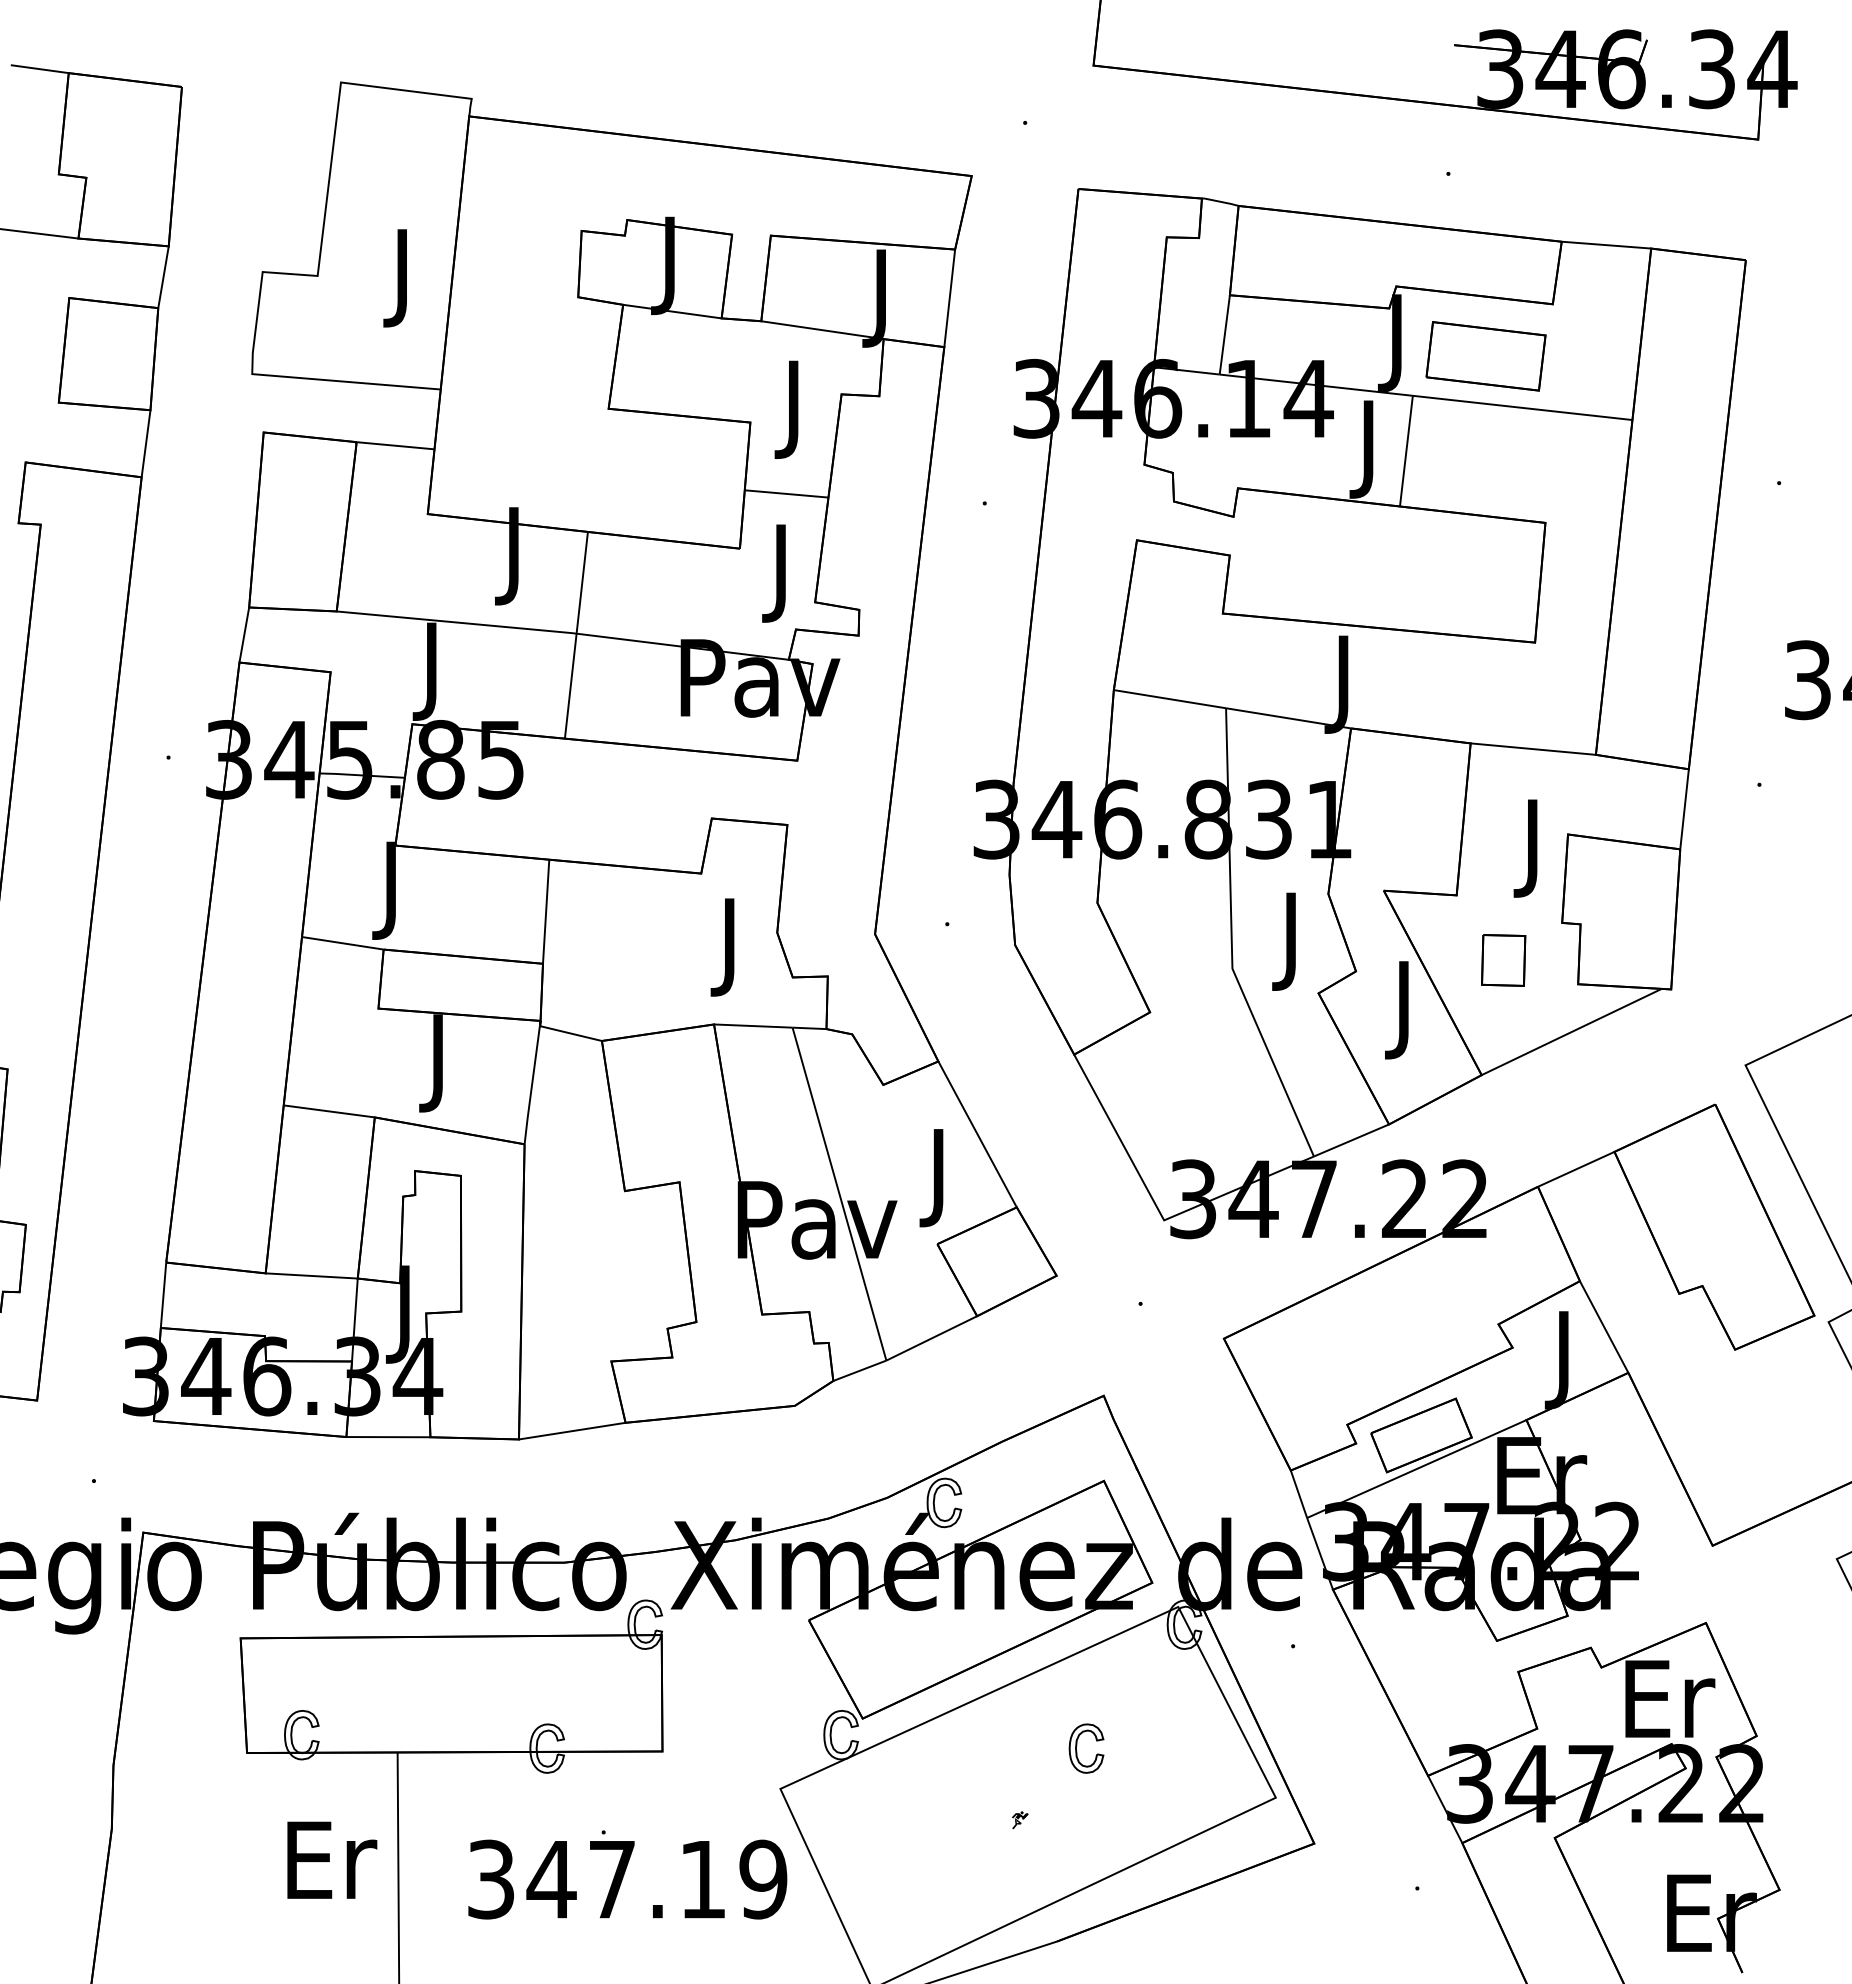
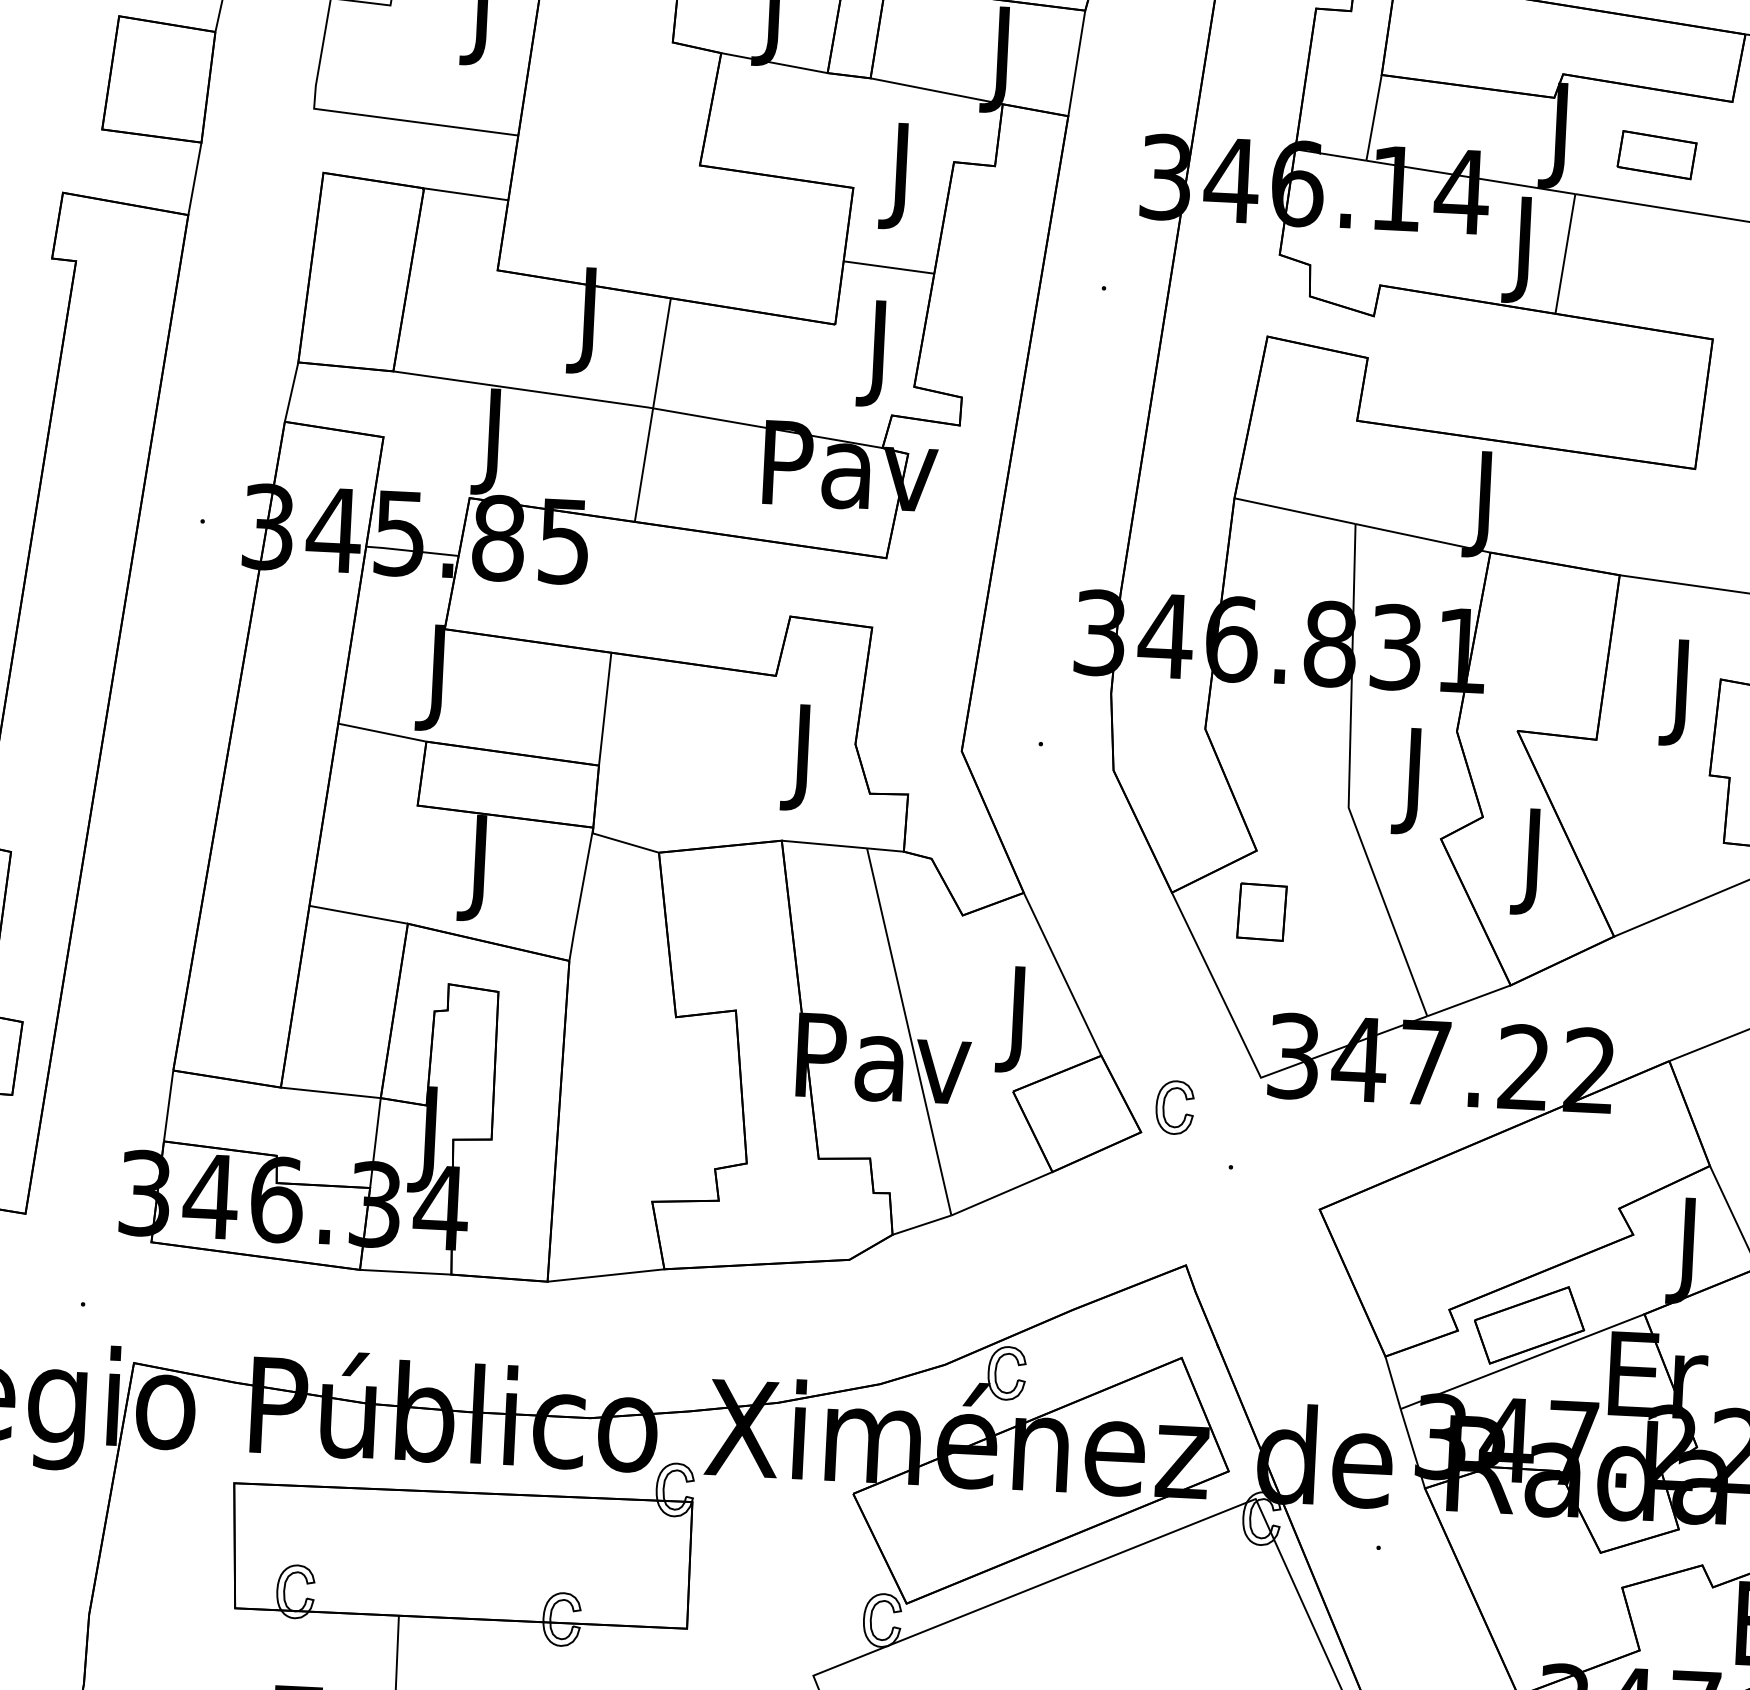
part: (1485, 356) -> (1656, 155), size x0.6
part: (1503, 960) -> (1261, 912), moved
part: (1077, 1745) -> (1165, 1103), moved

